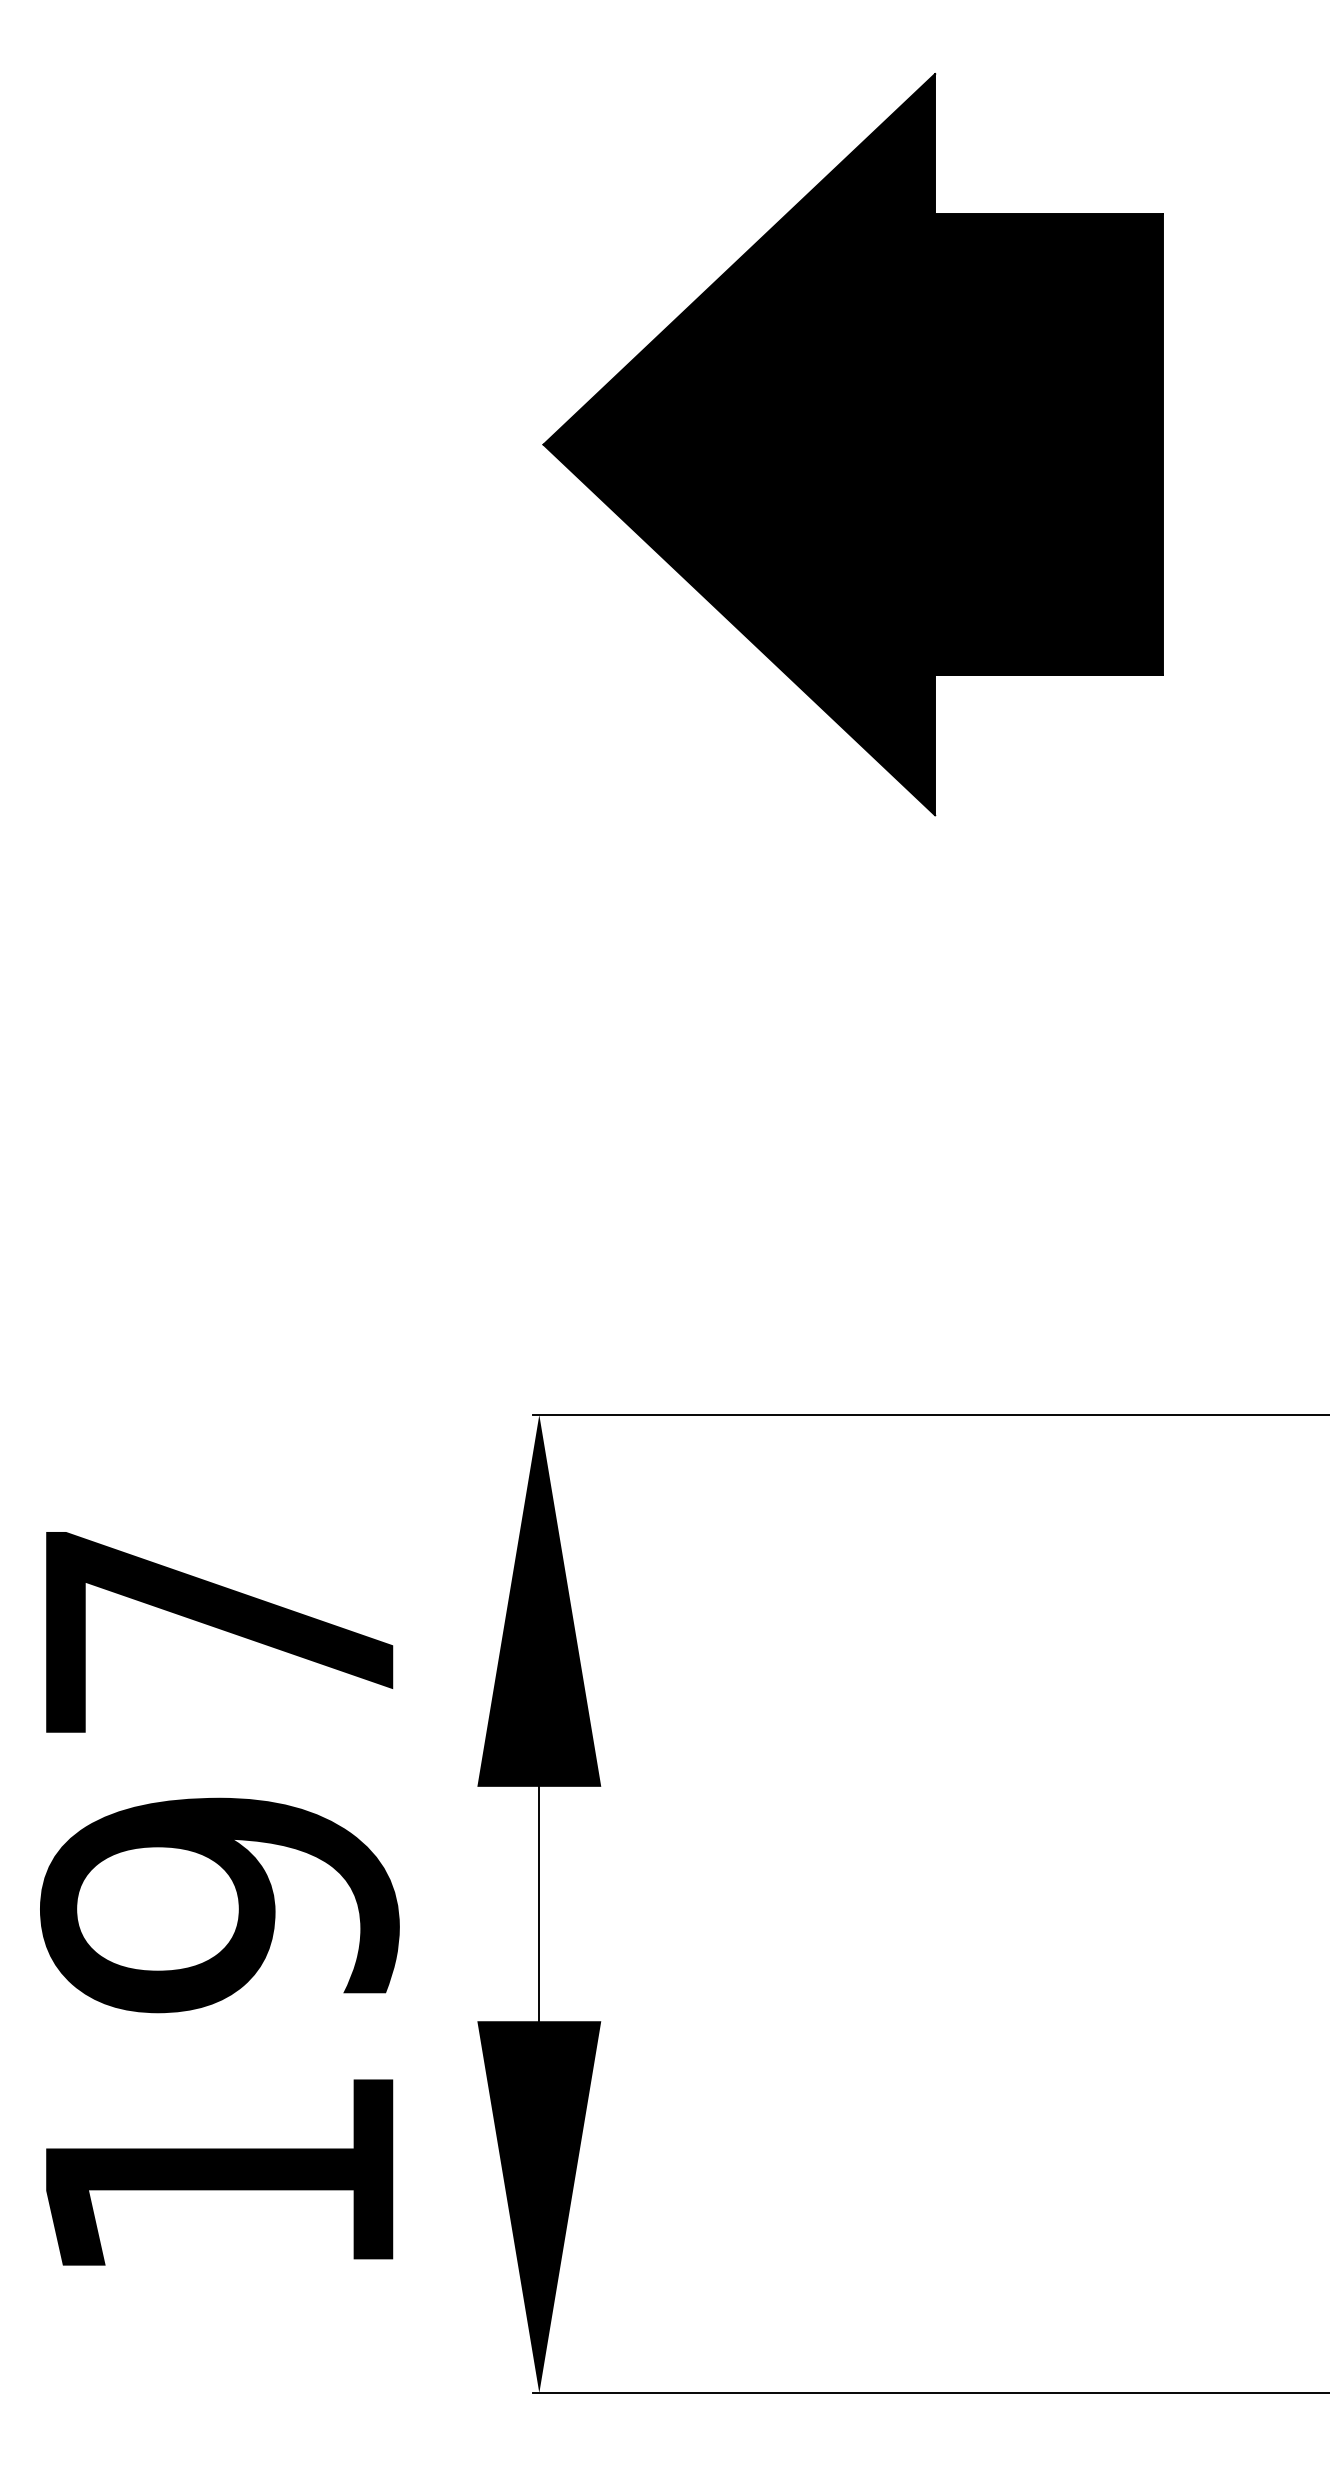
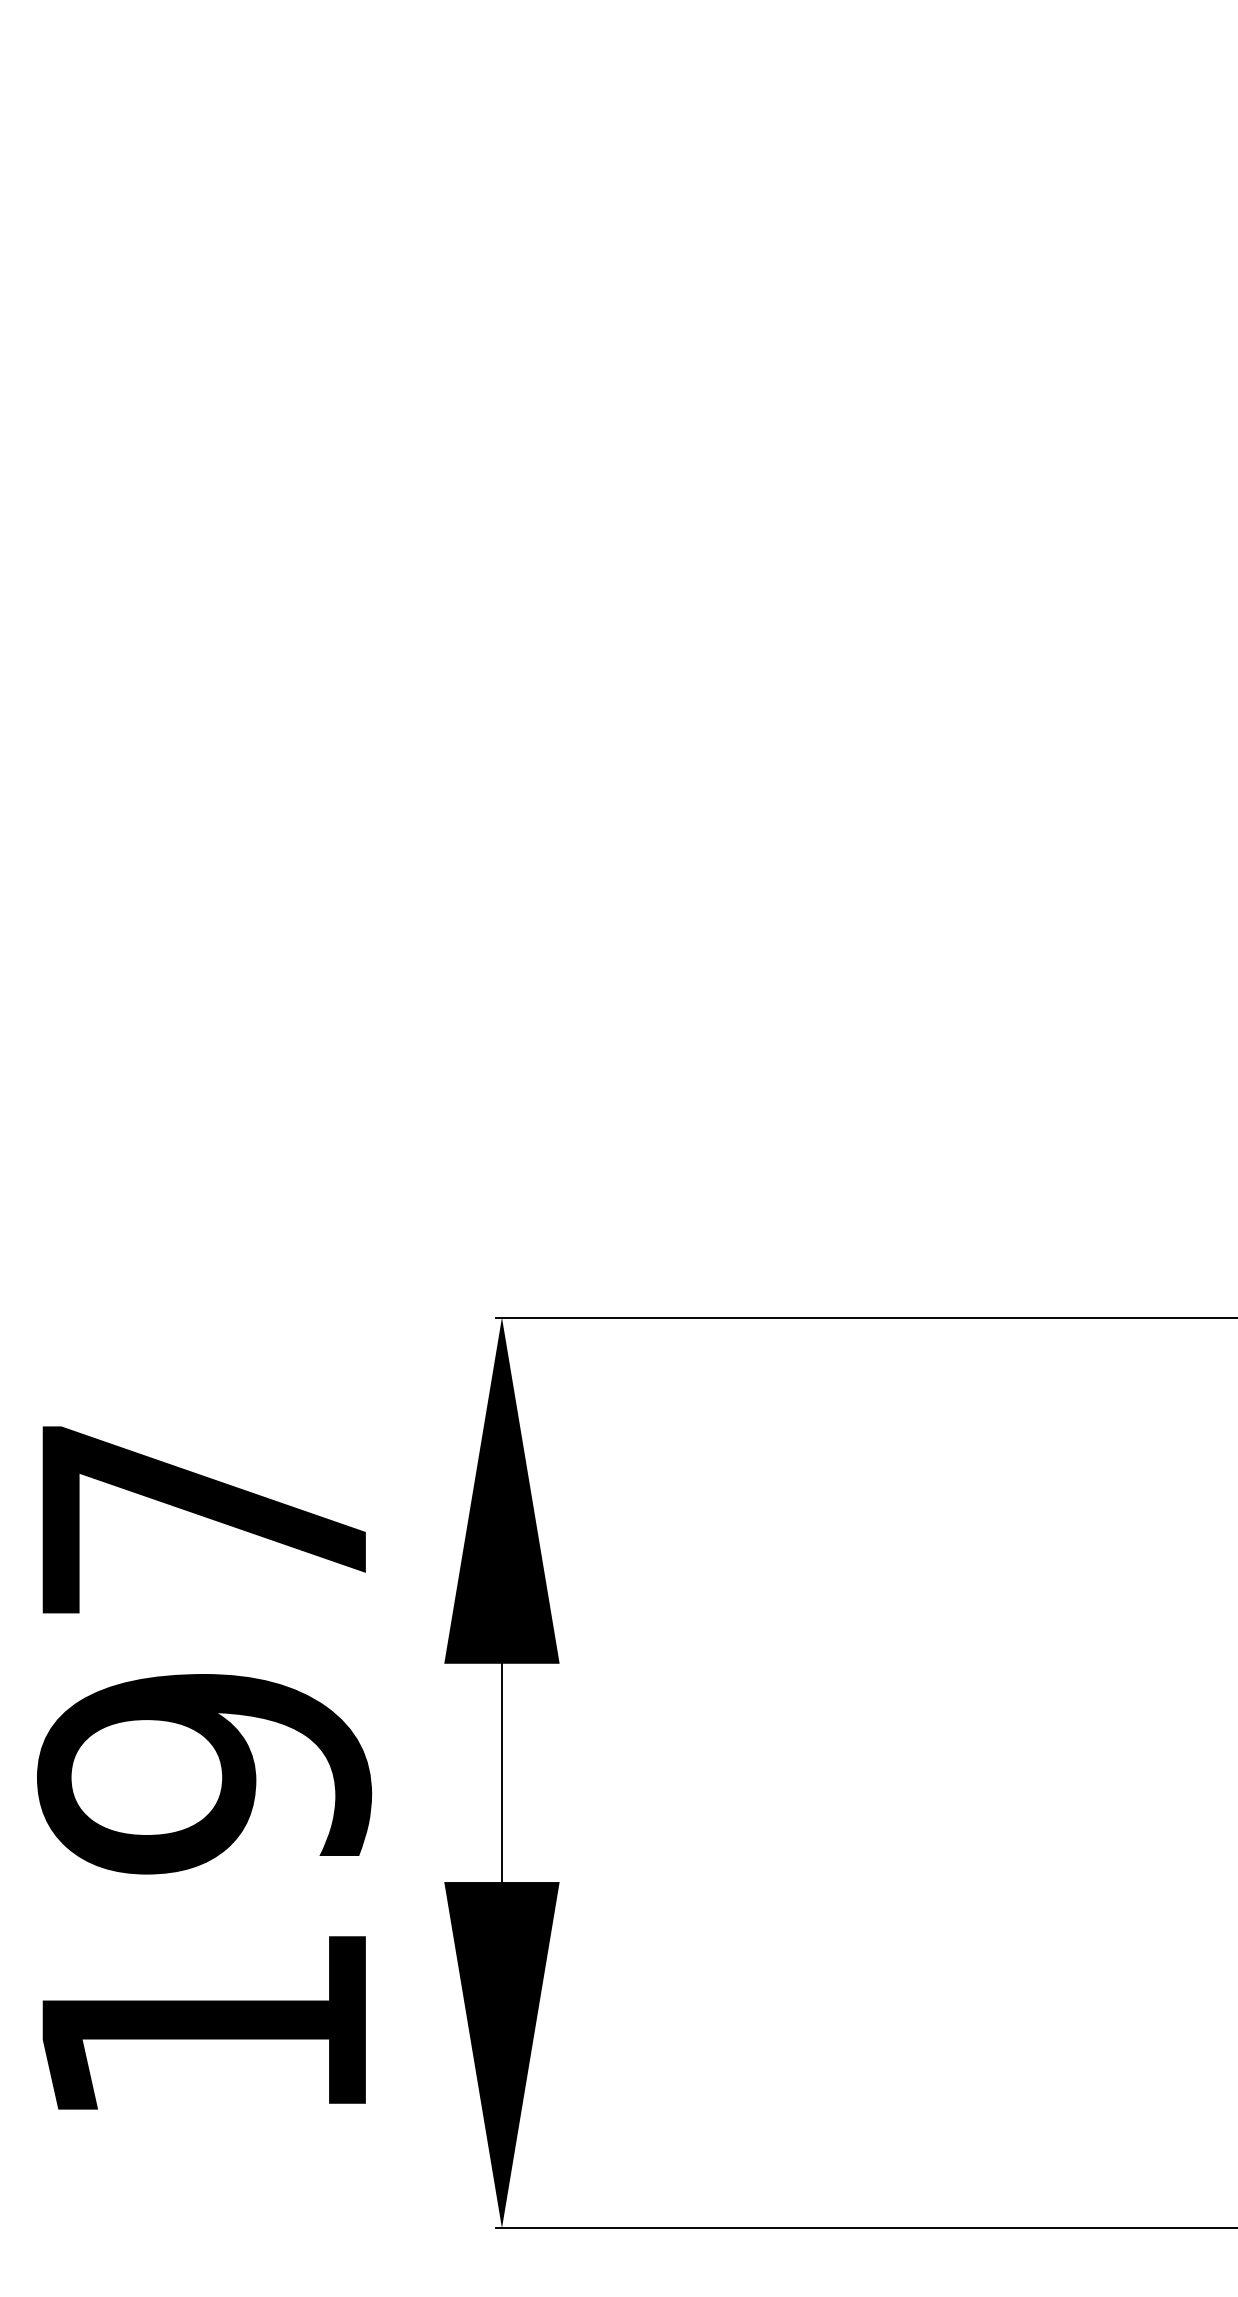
part: (852, 444) -> (793, 413), removed

